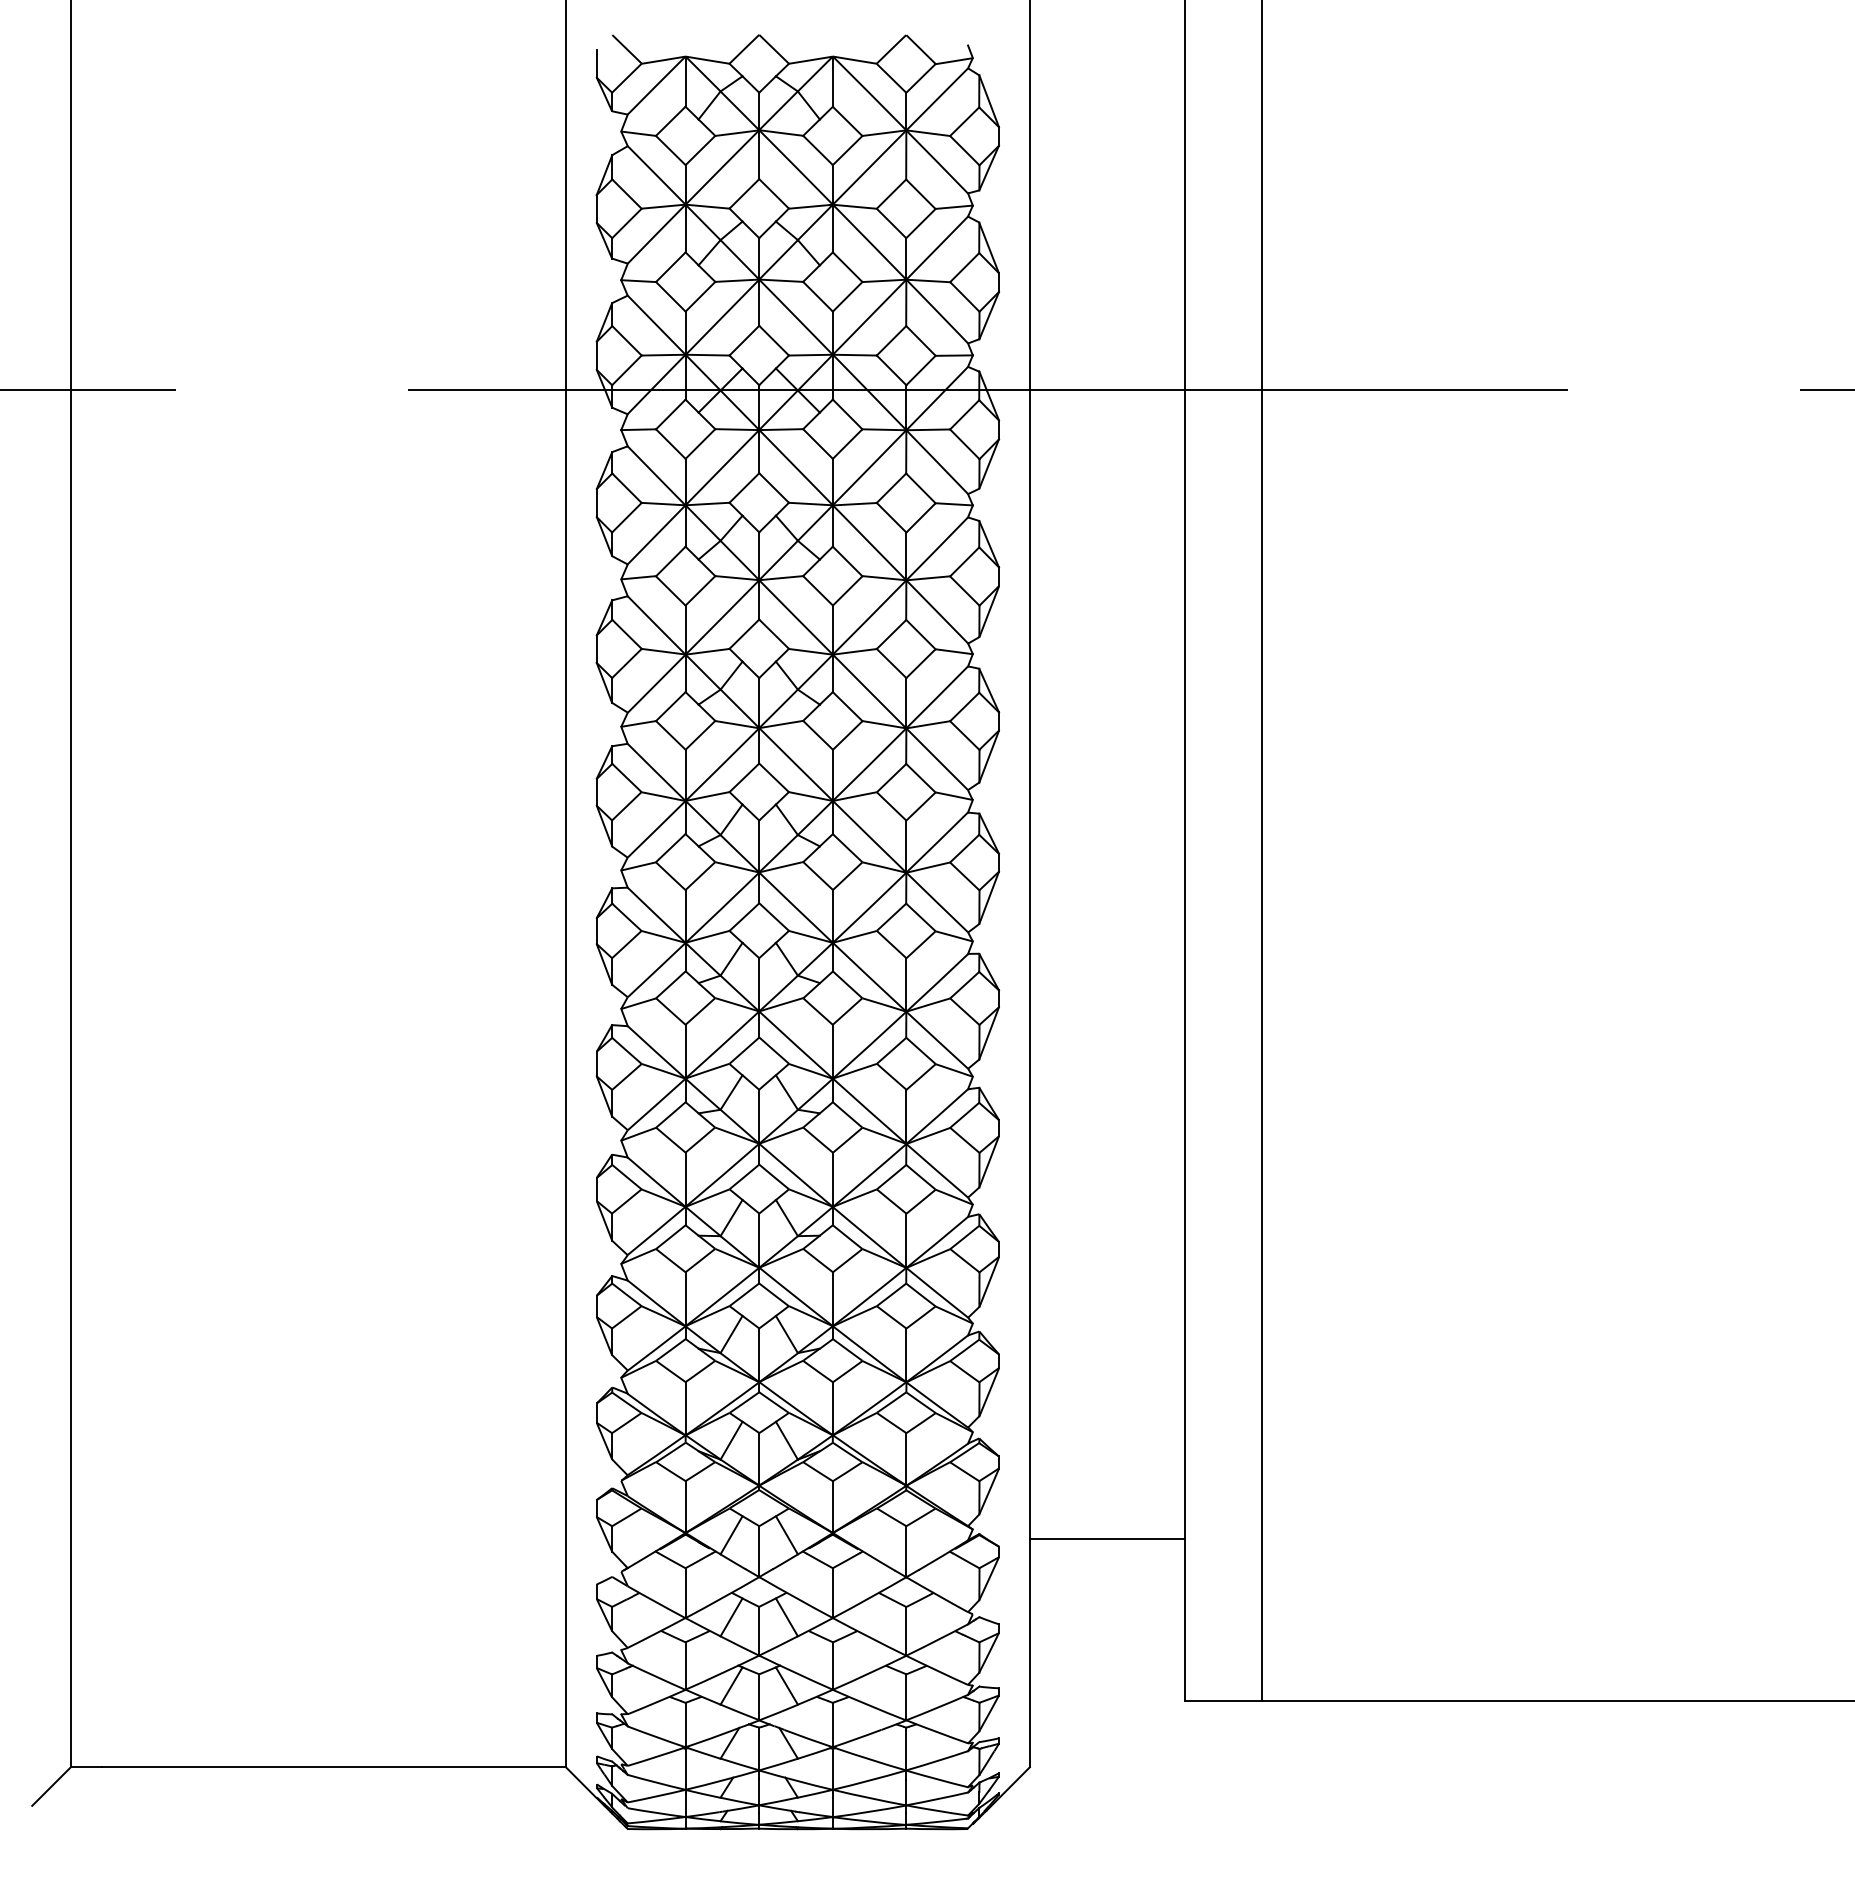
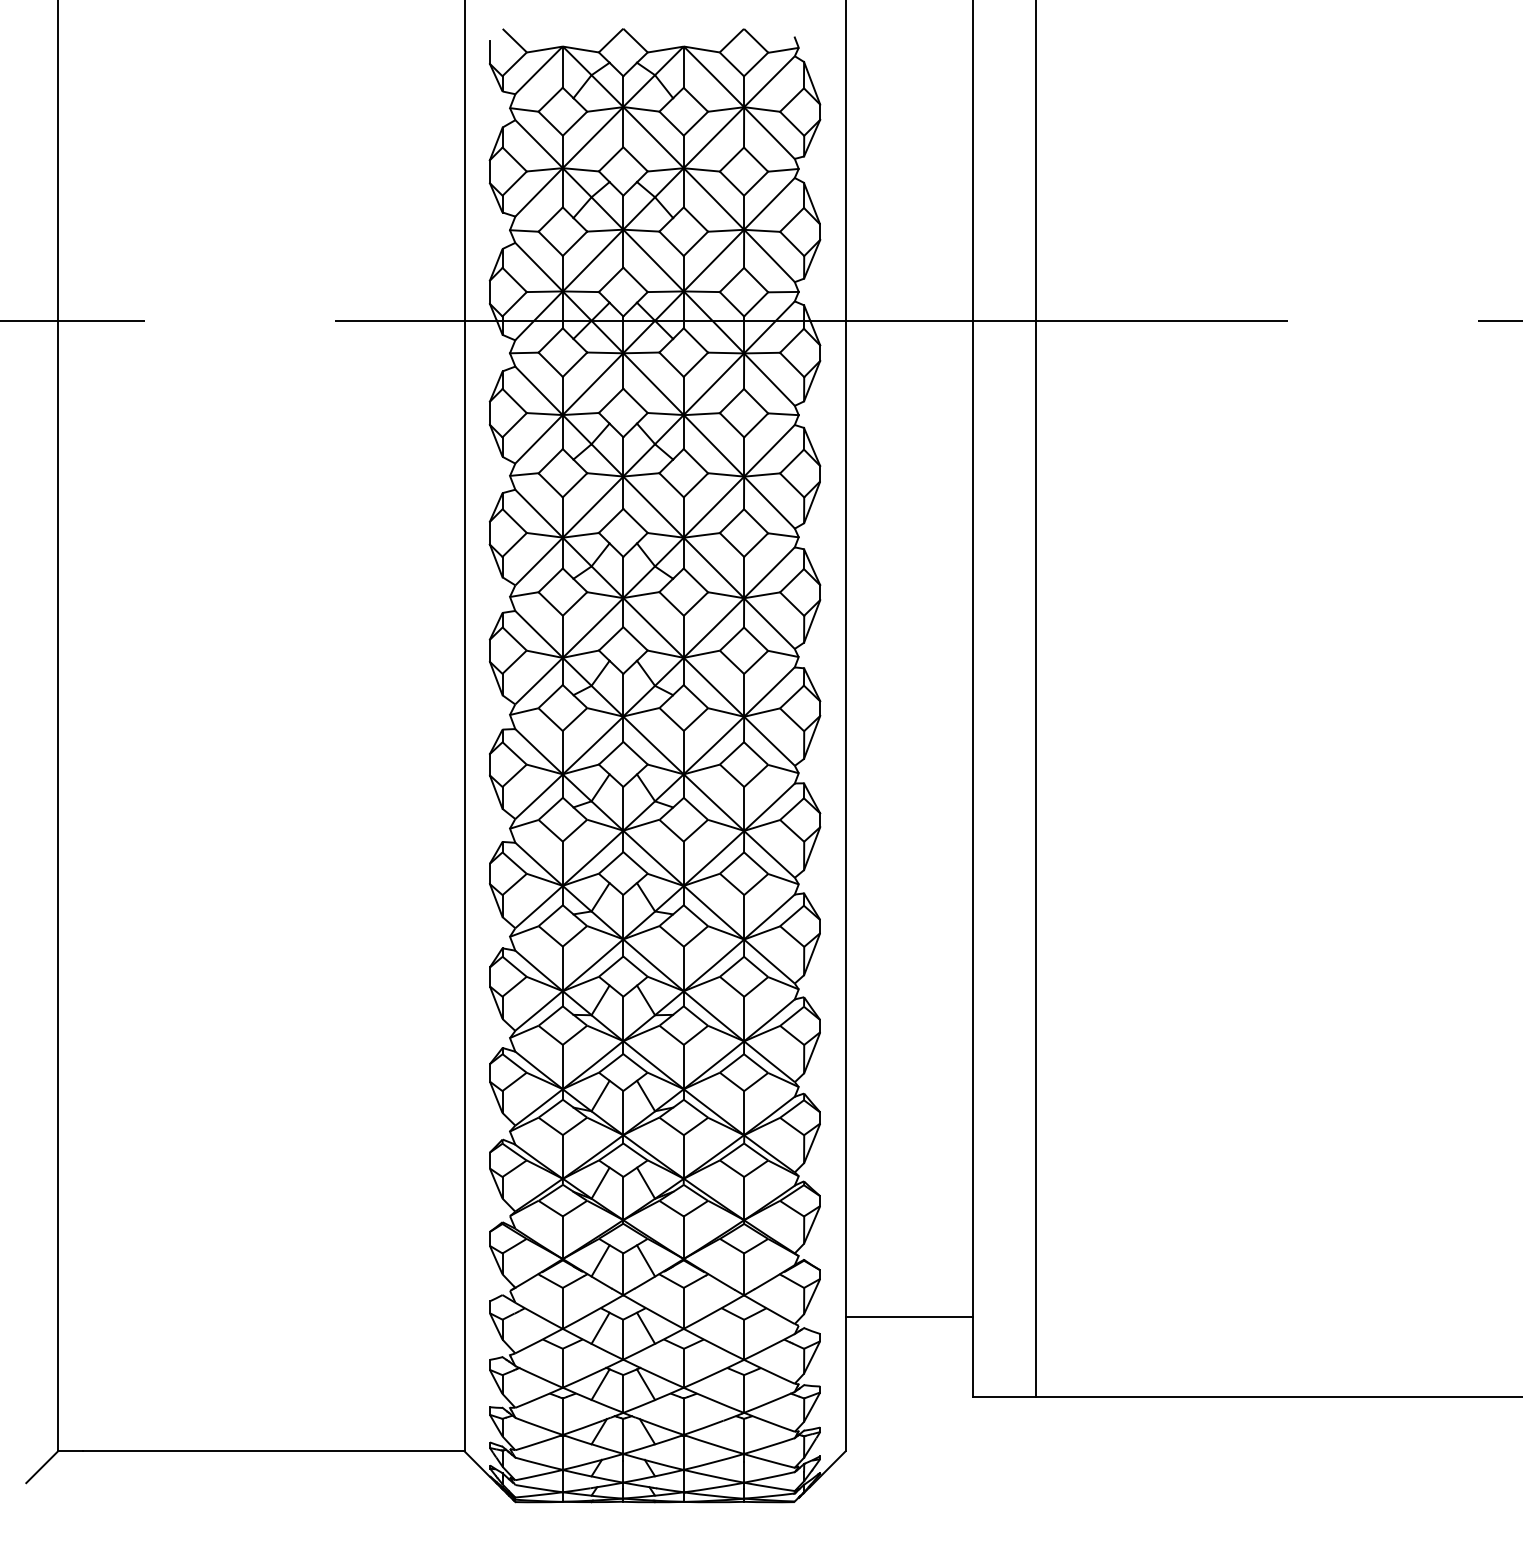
line: (1106, 1539) -> (908, 1316), moved

